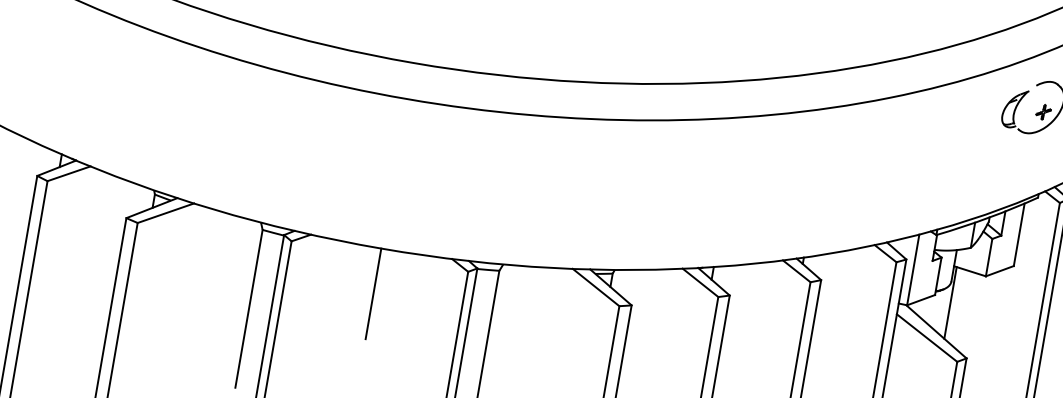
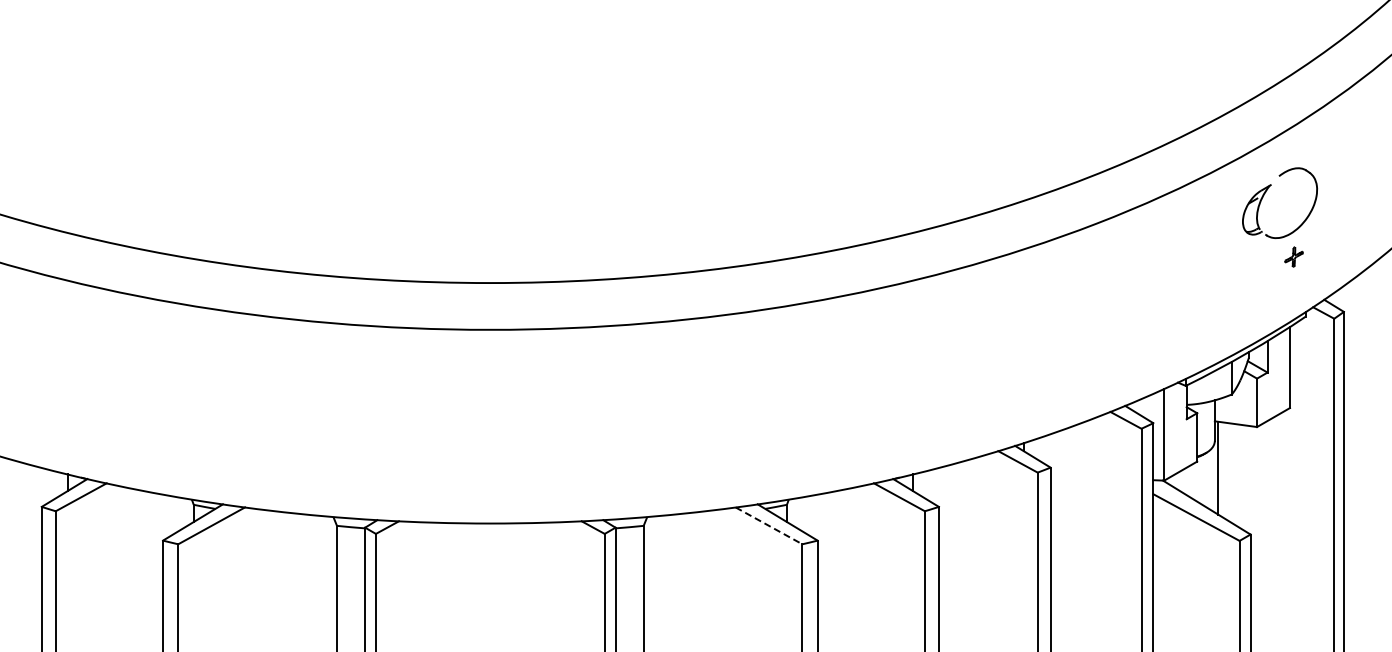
part: (1043, 111) -> (1293, 256), moved
line: (596, 288) -> (769, 526), solid -> dashed
line: (373, 293) -> (490, 581), removed

